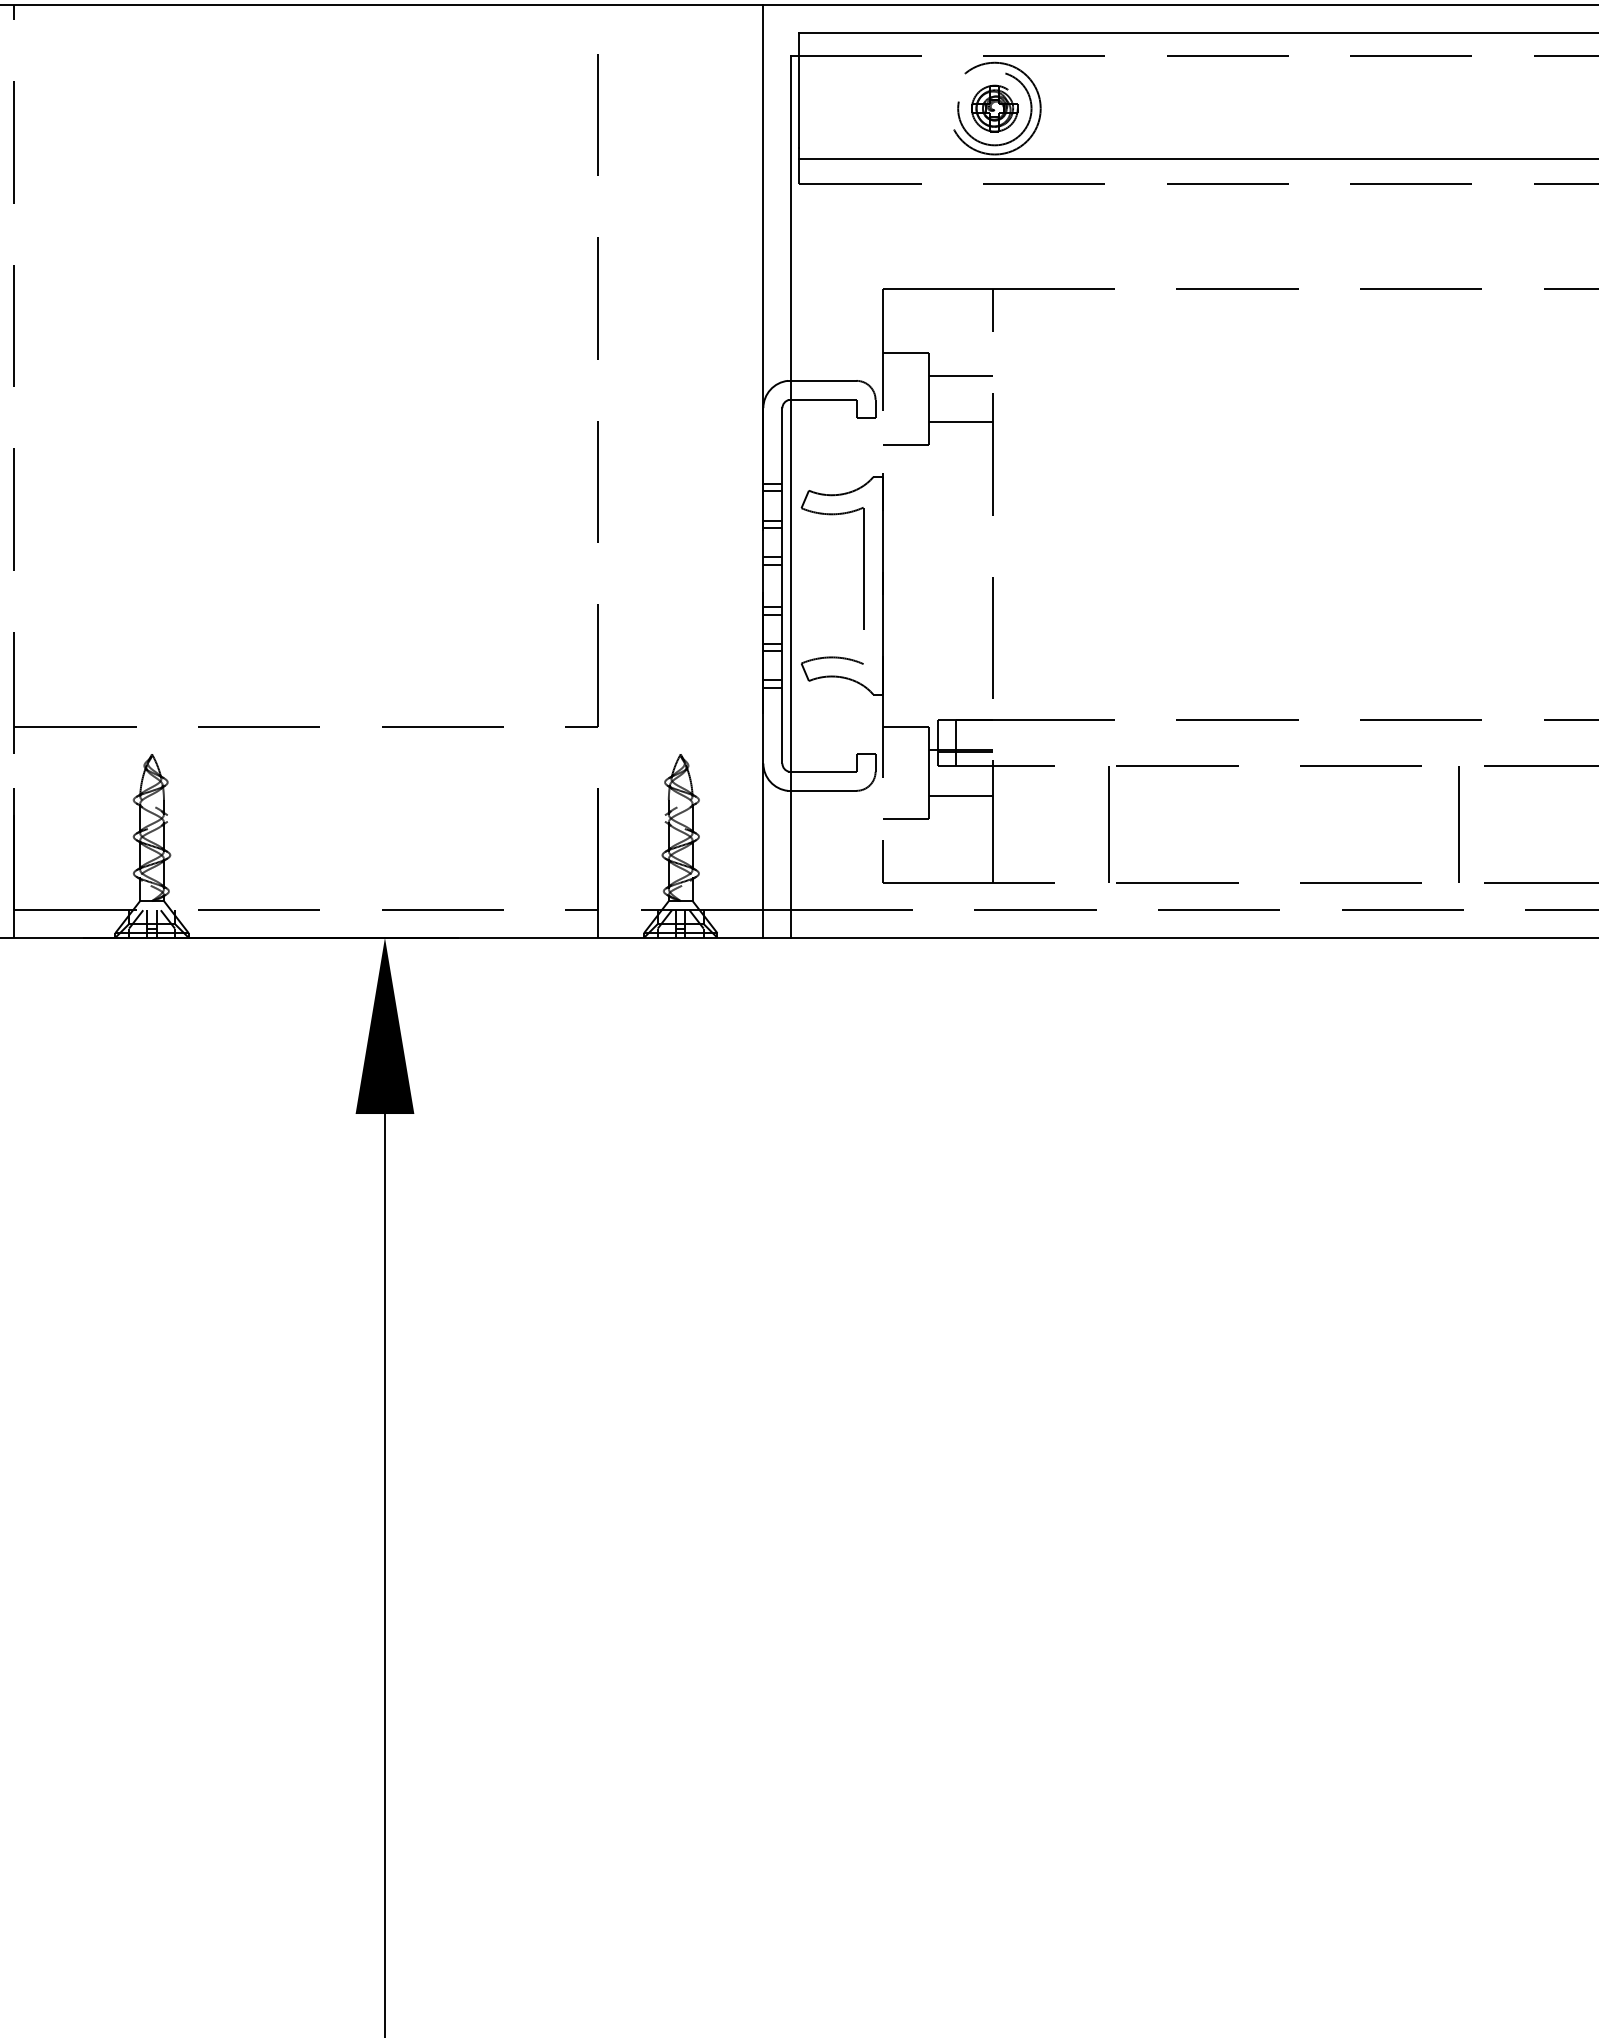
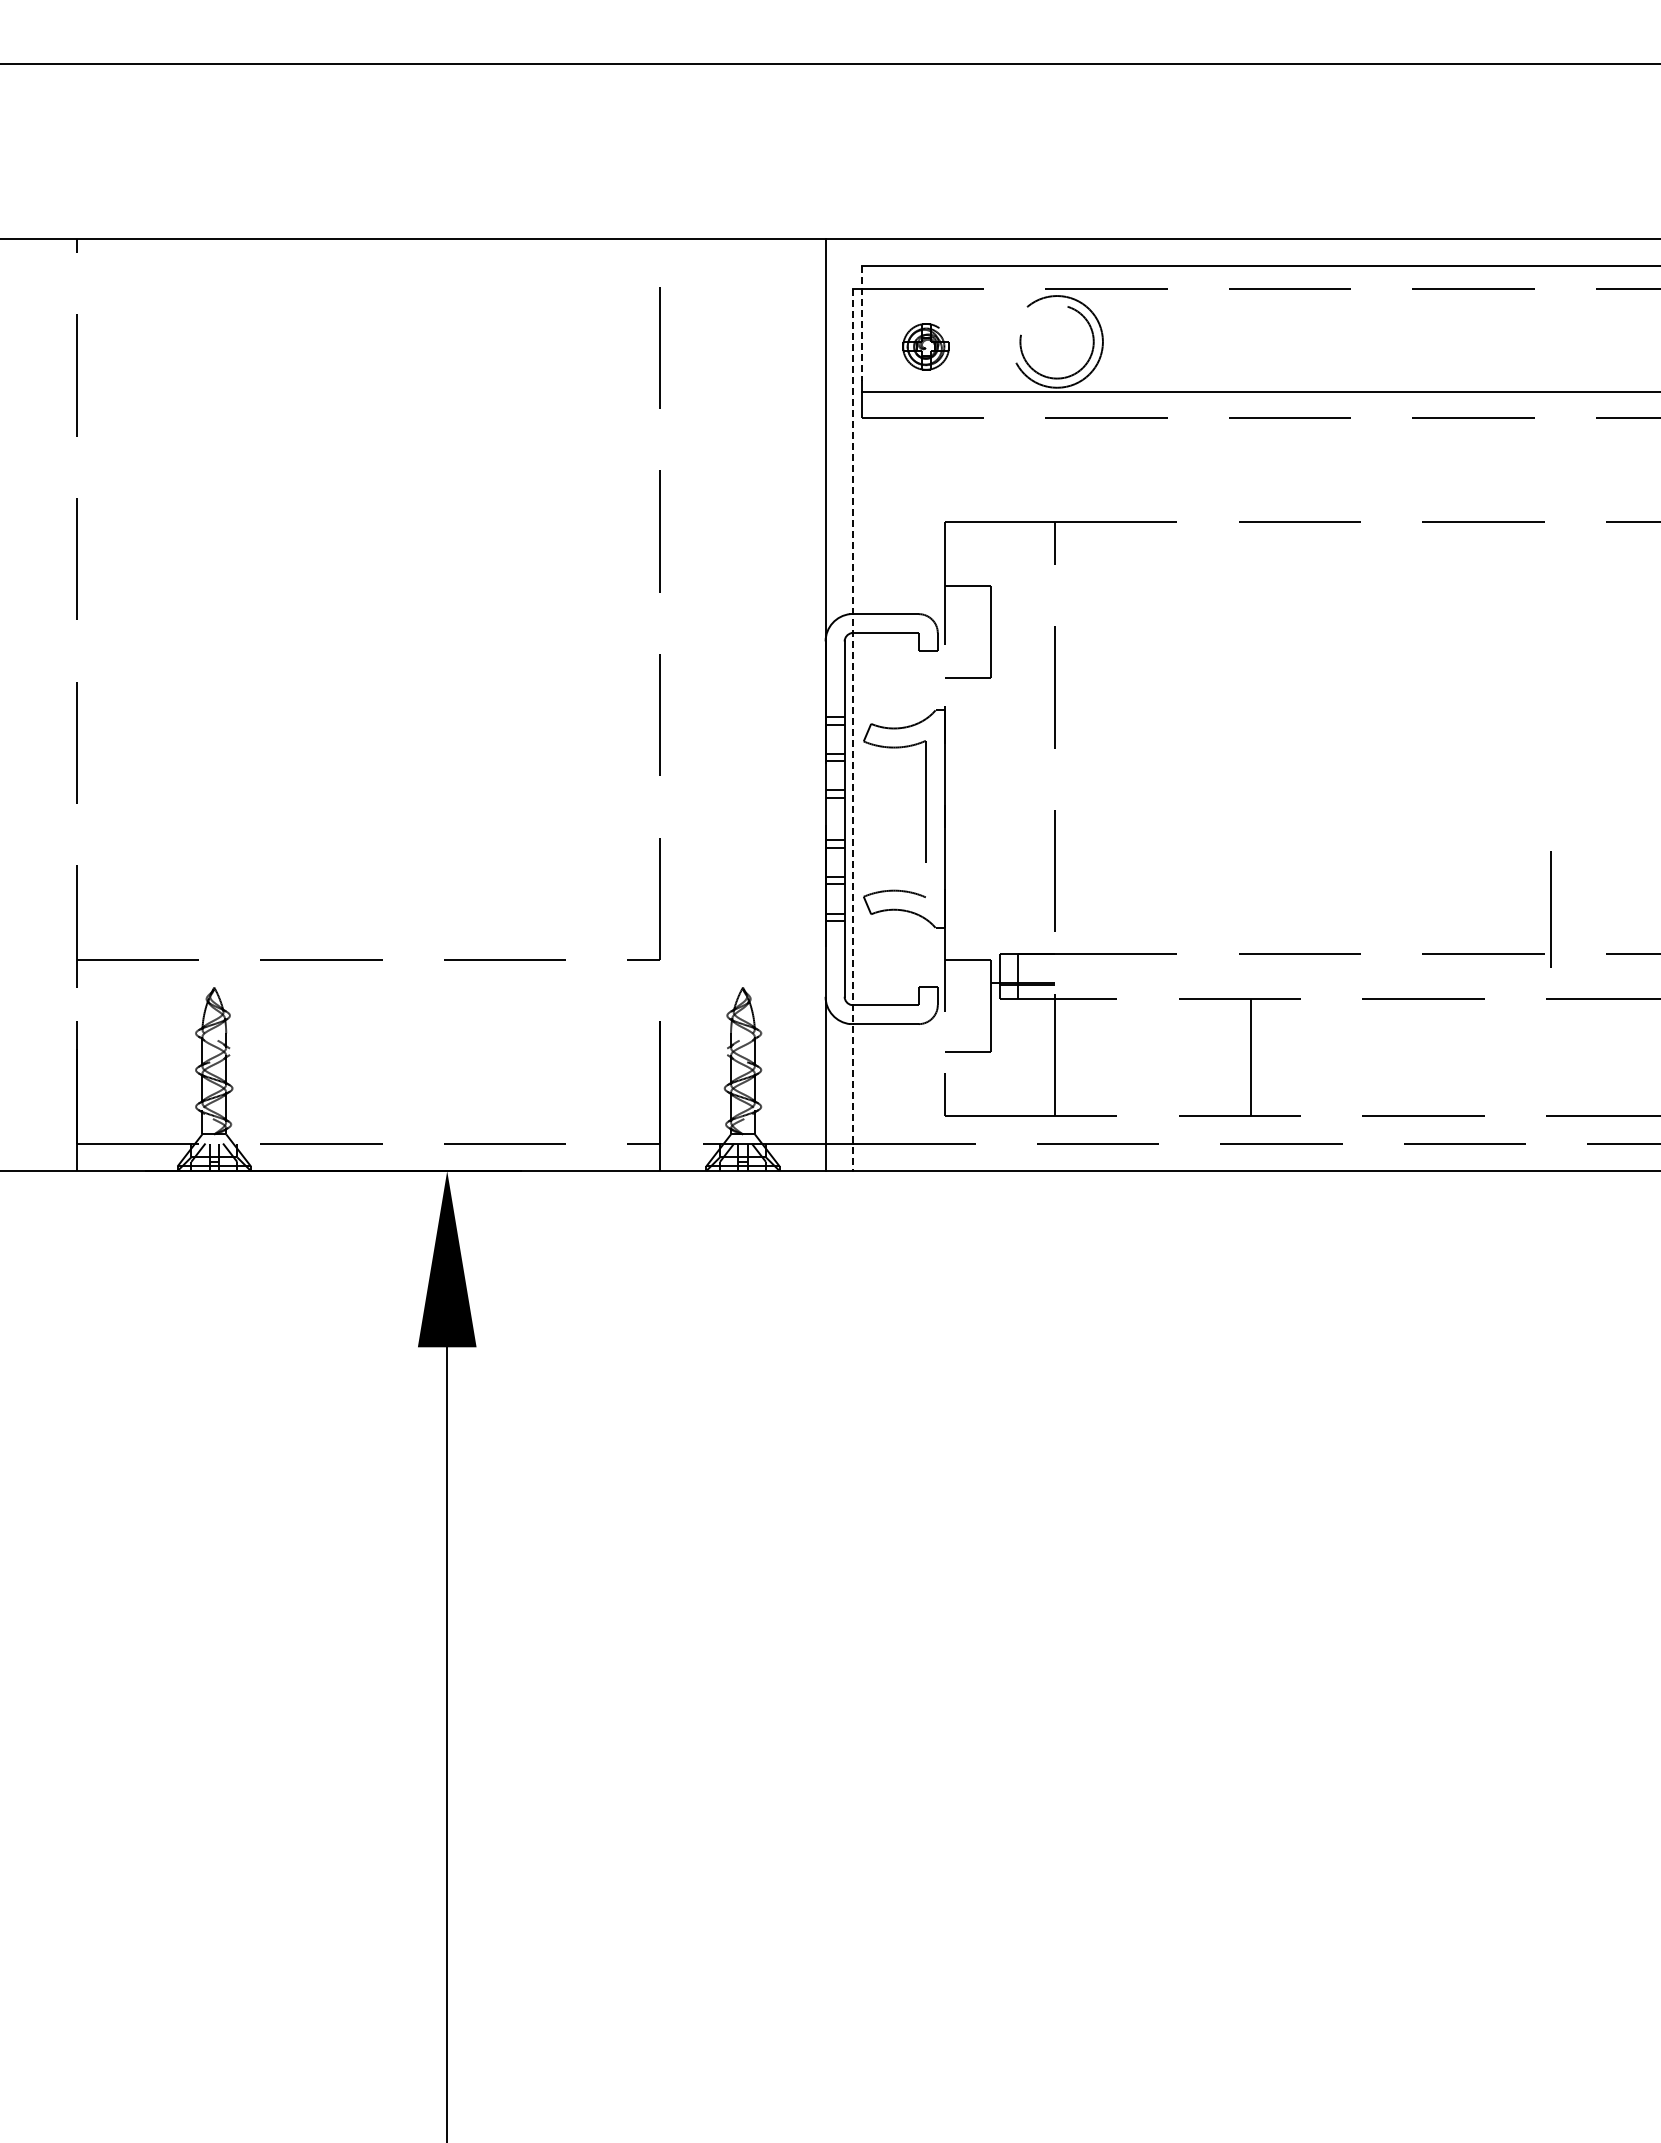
line: (799, 91) -> (861, 324), solid -> dashed
part: (994, 108) -> (925, 346), moved
line: (960, 376) -> (1022, 609), removed
line: (960, 422) -> (1022, 655), removed
line: (791, 497) -> (853, 730), solid -> dashed
line: (960, 795) -> (1022, 1028), removed
line: (1109, 824) -> (1250, 1057), moved
line: (1458, 824) -> (1550, 909), moved

